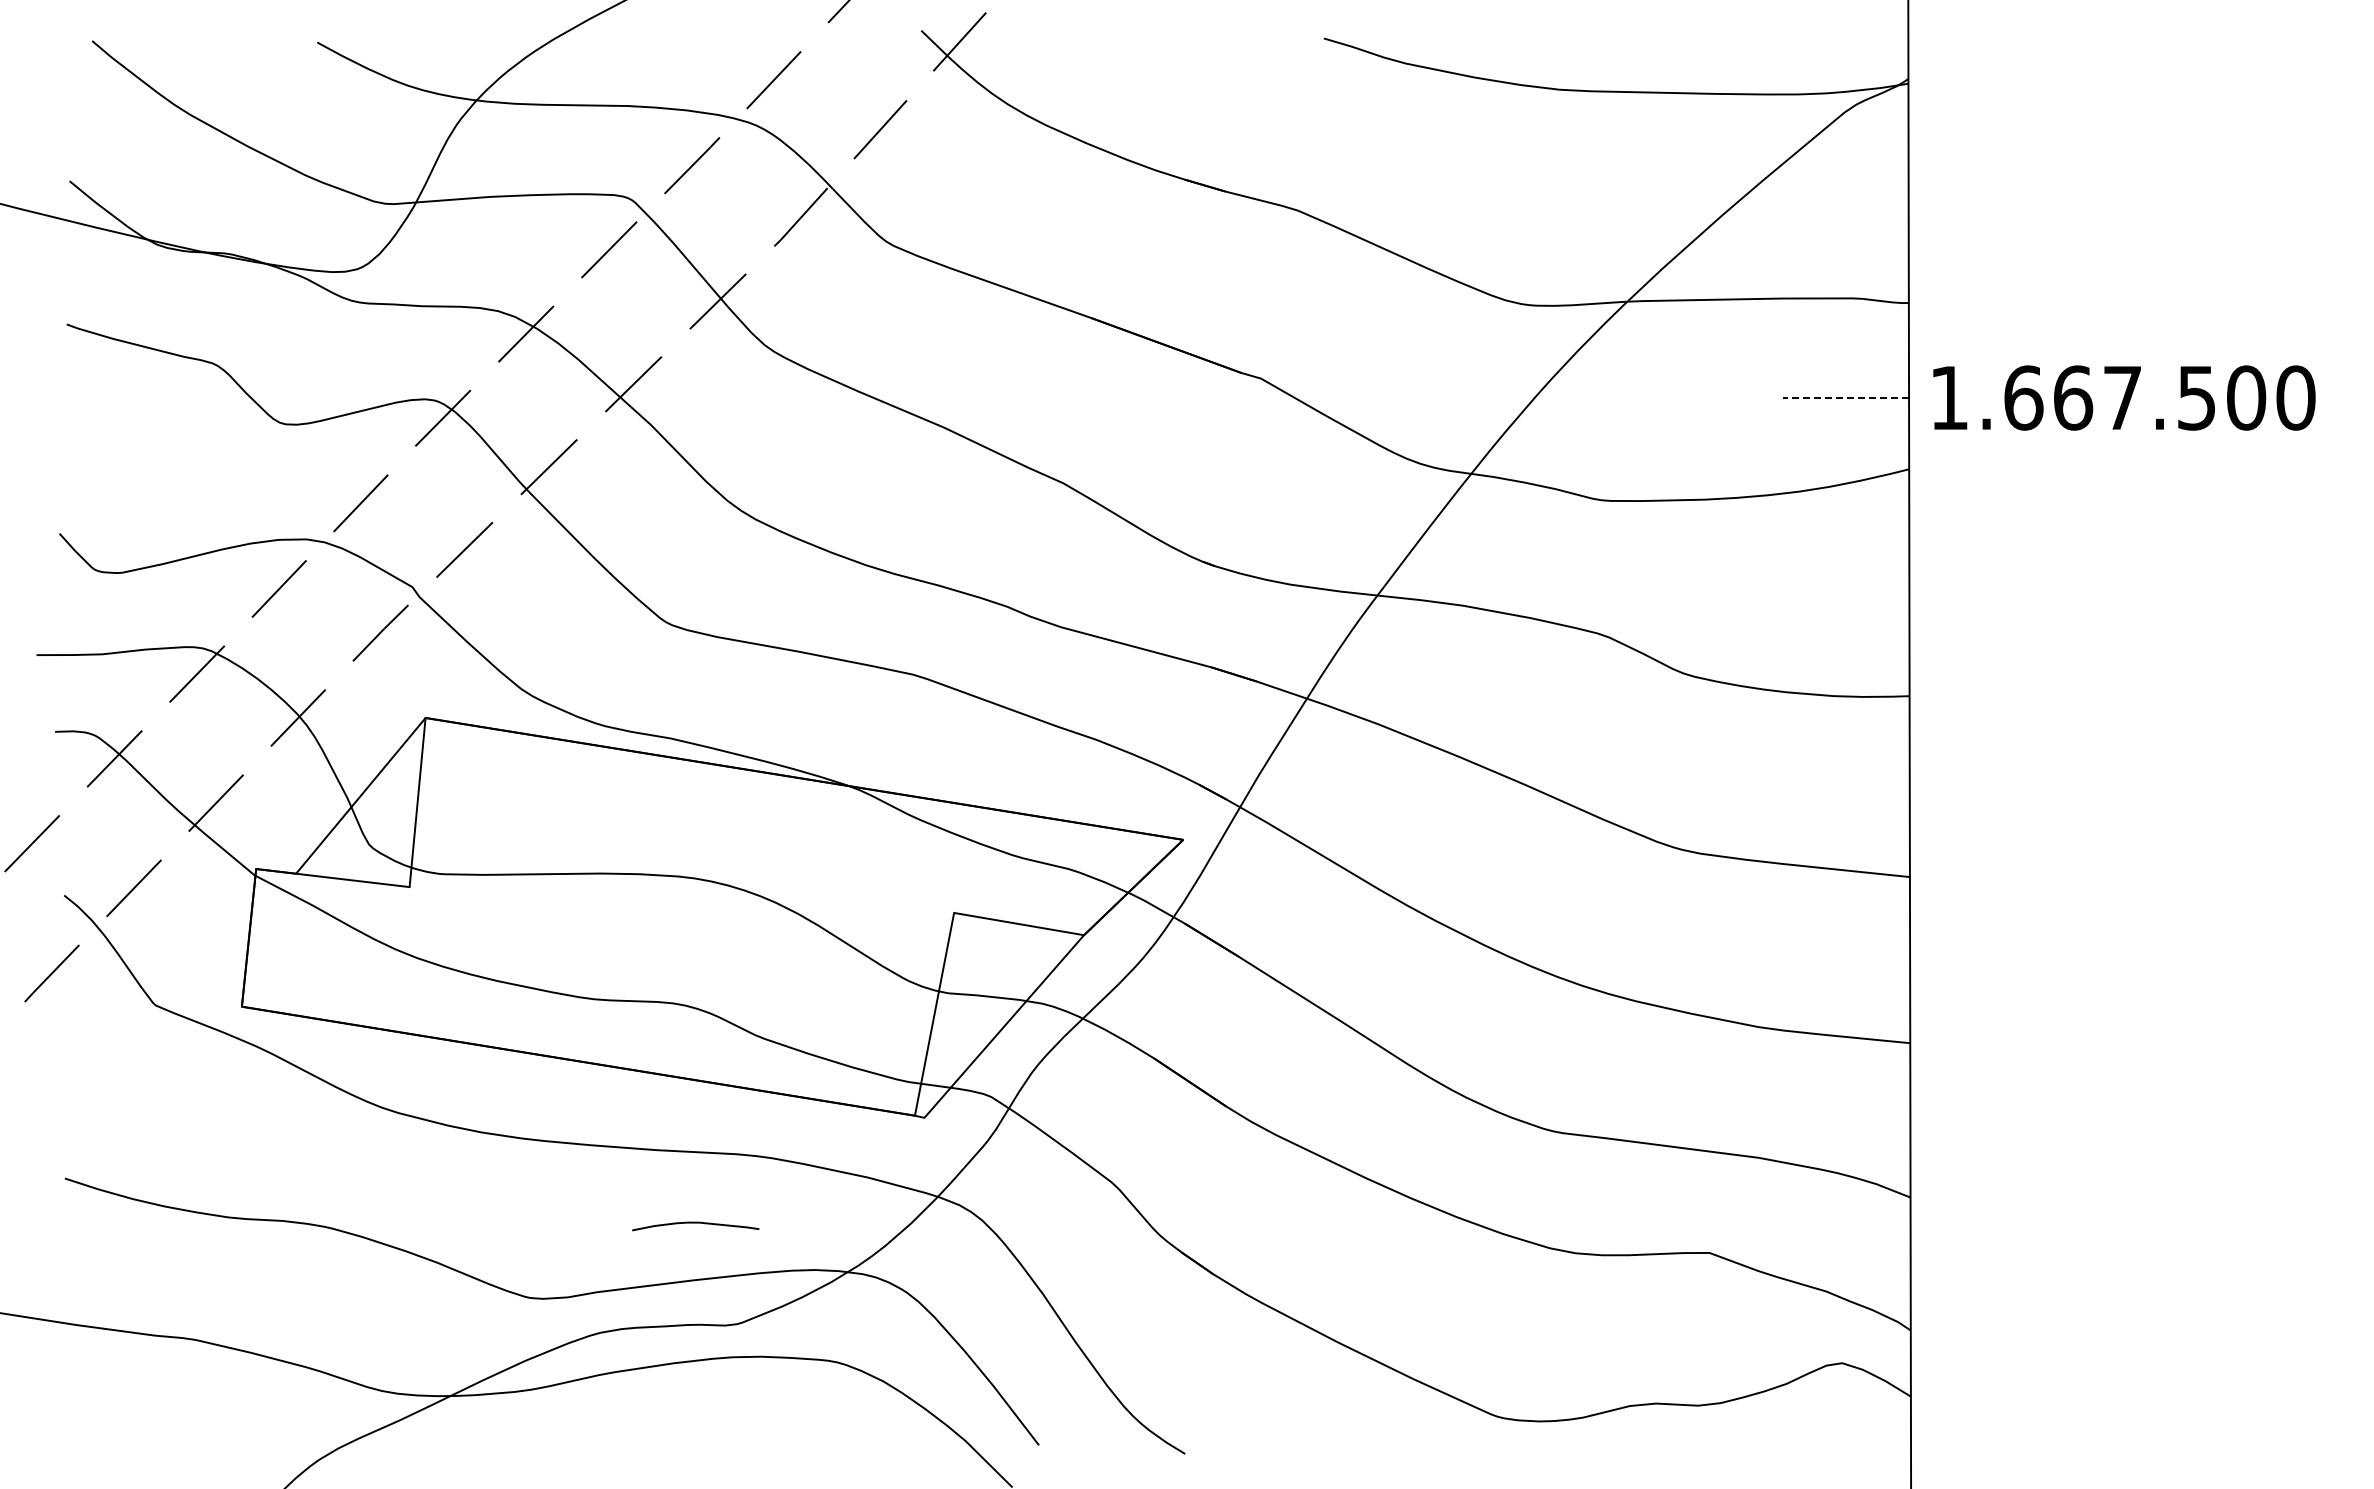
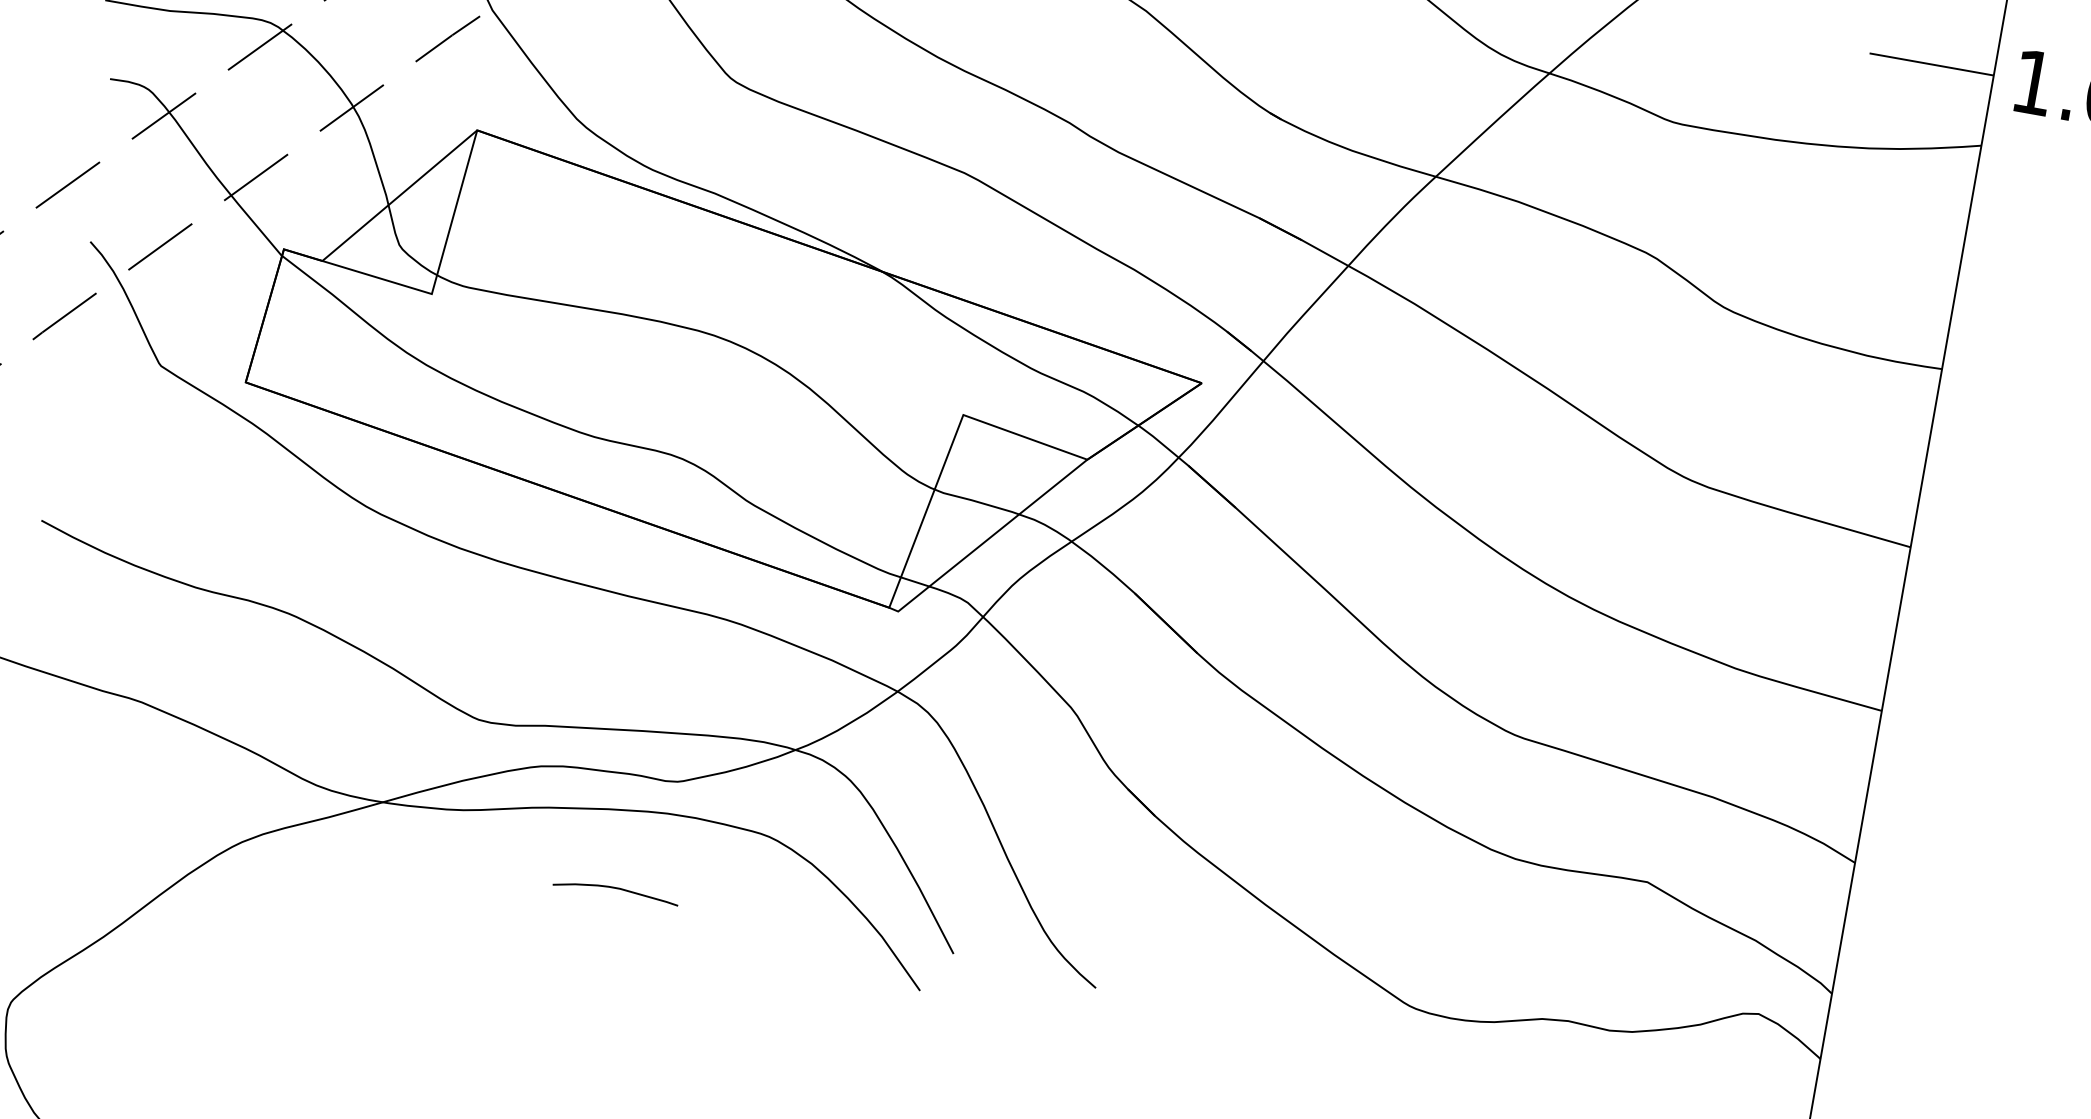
line: (1845, 398) -> (1931, 64), dashed -> solid
curve: (695, 1223) -> (616, 889), moved

